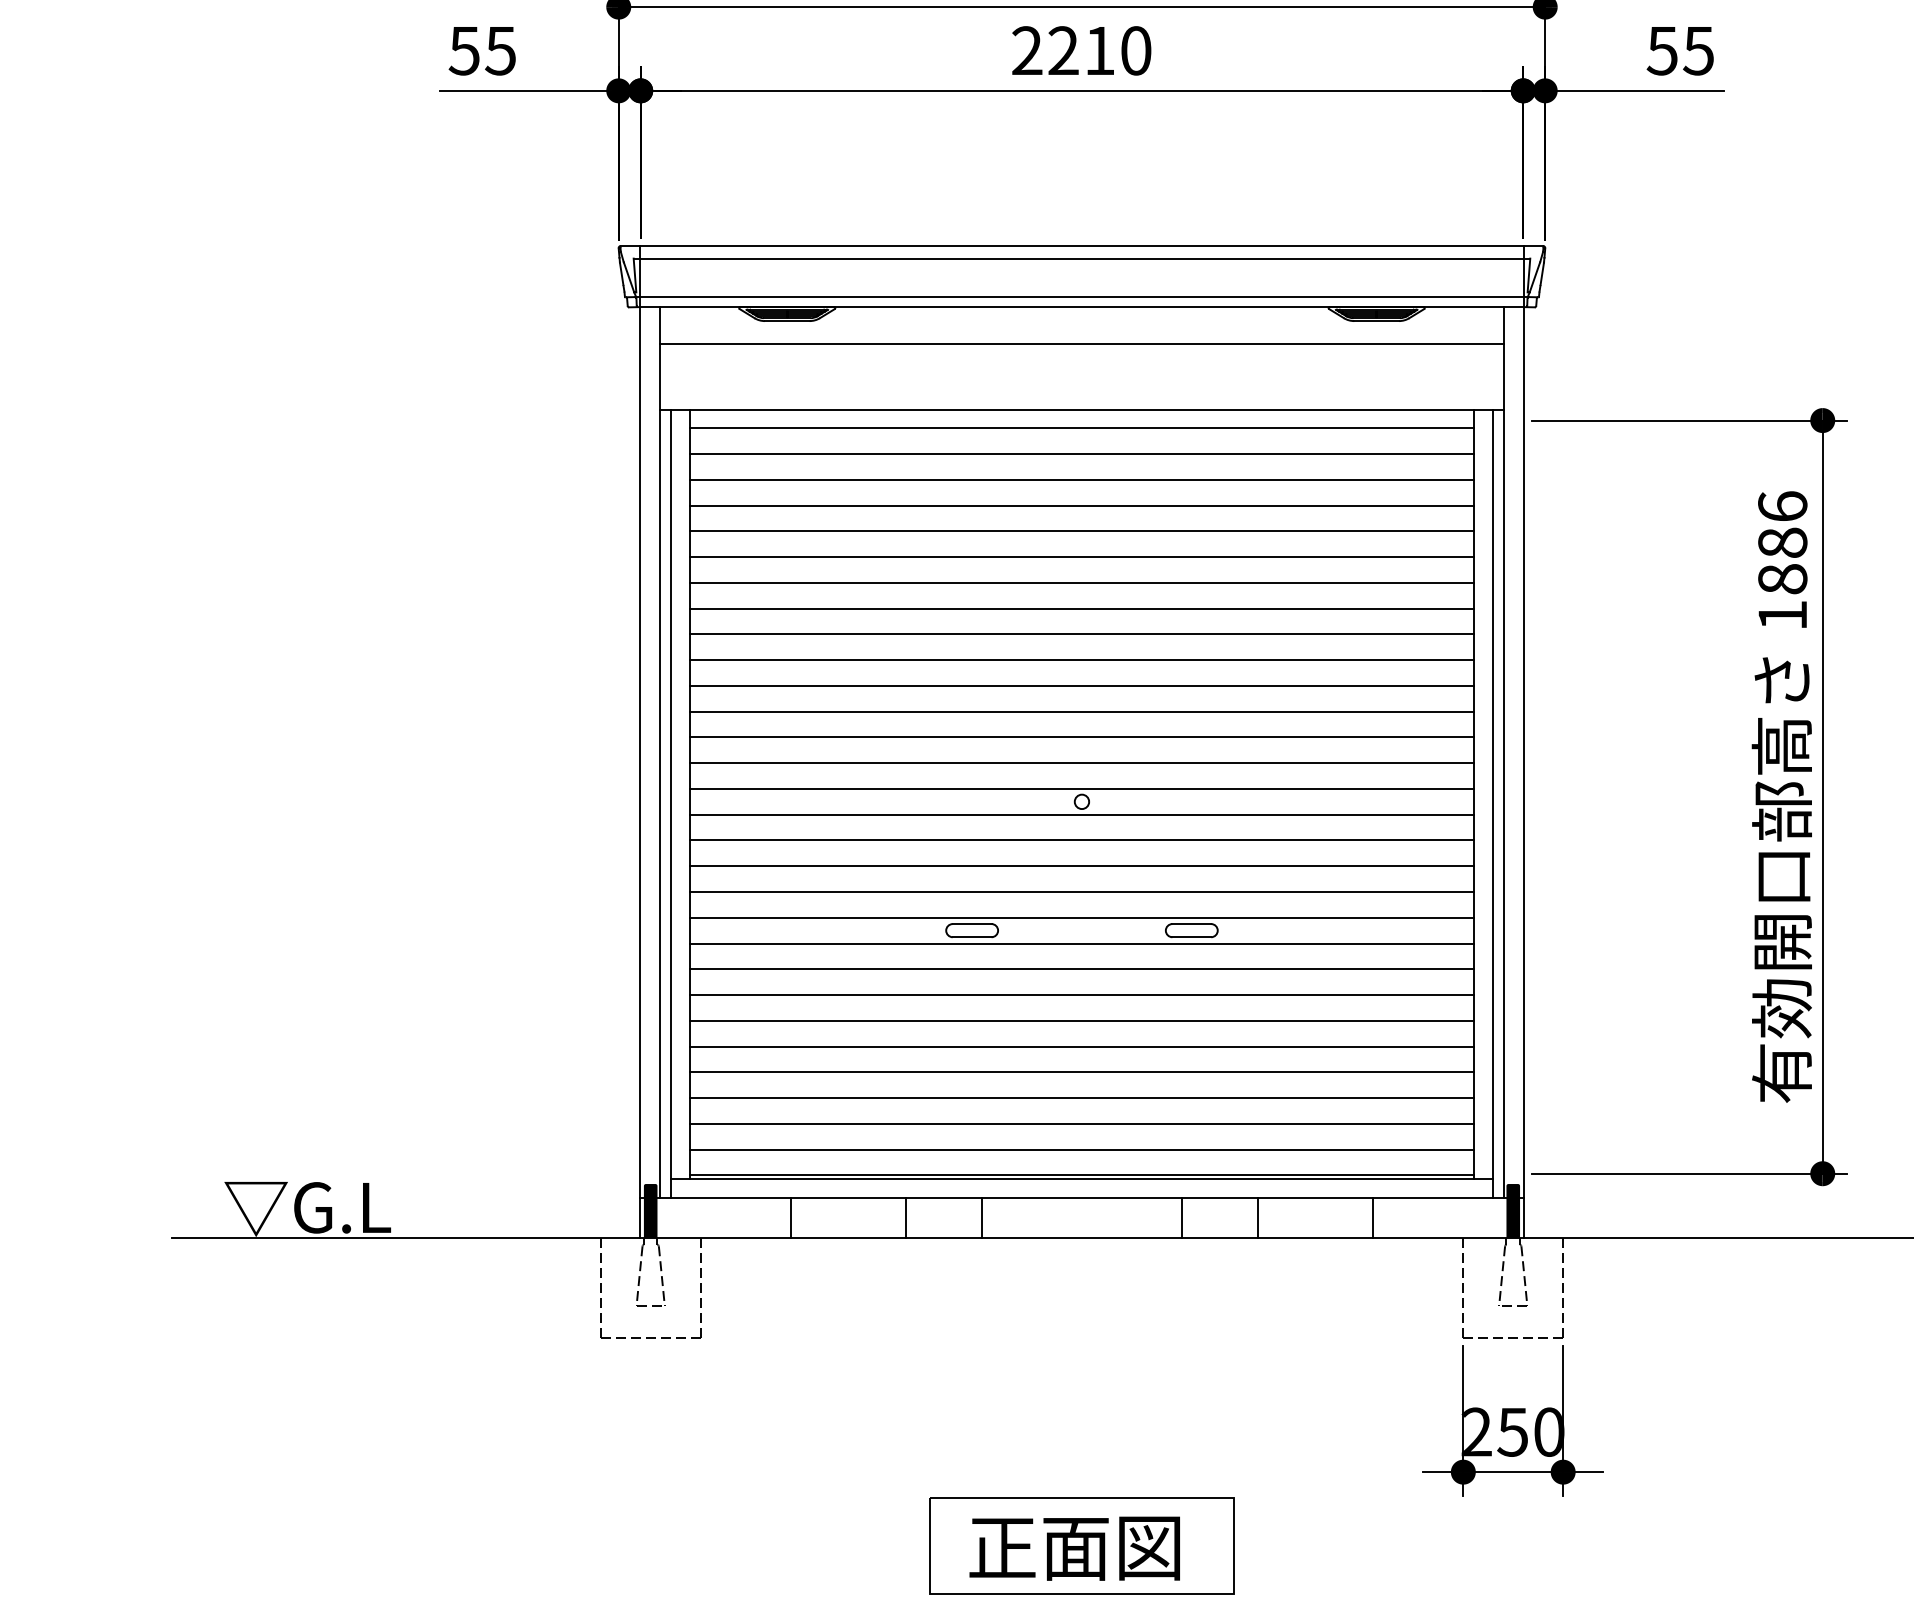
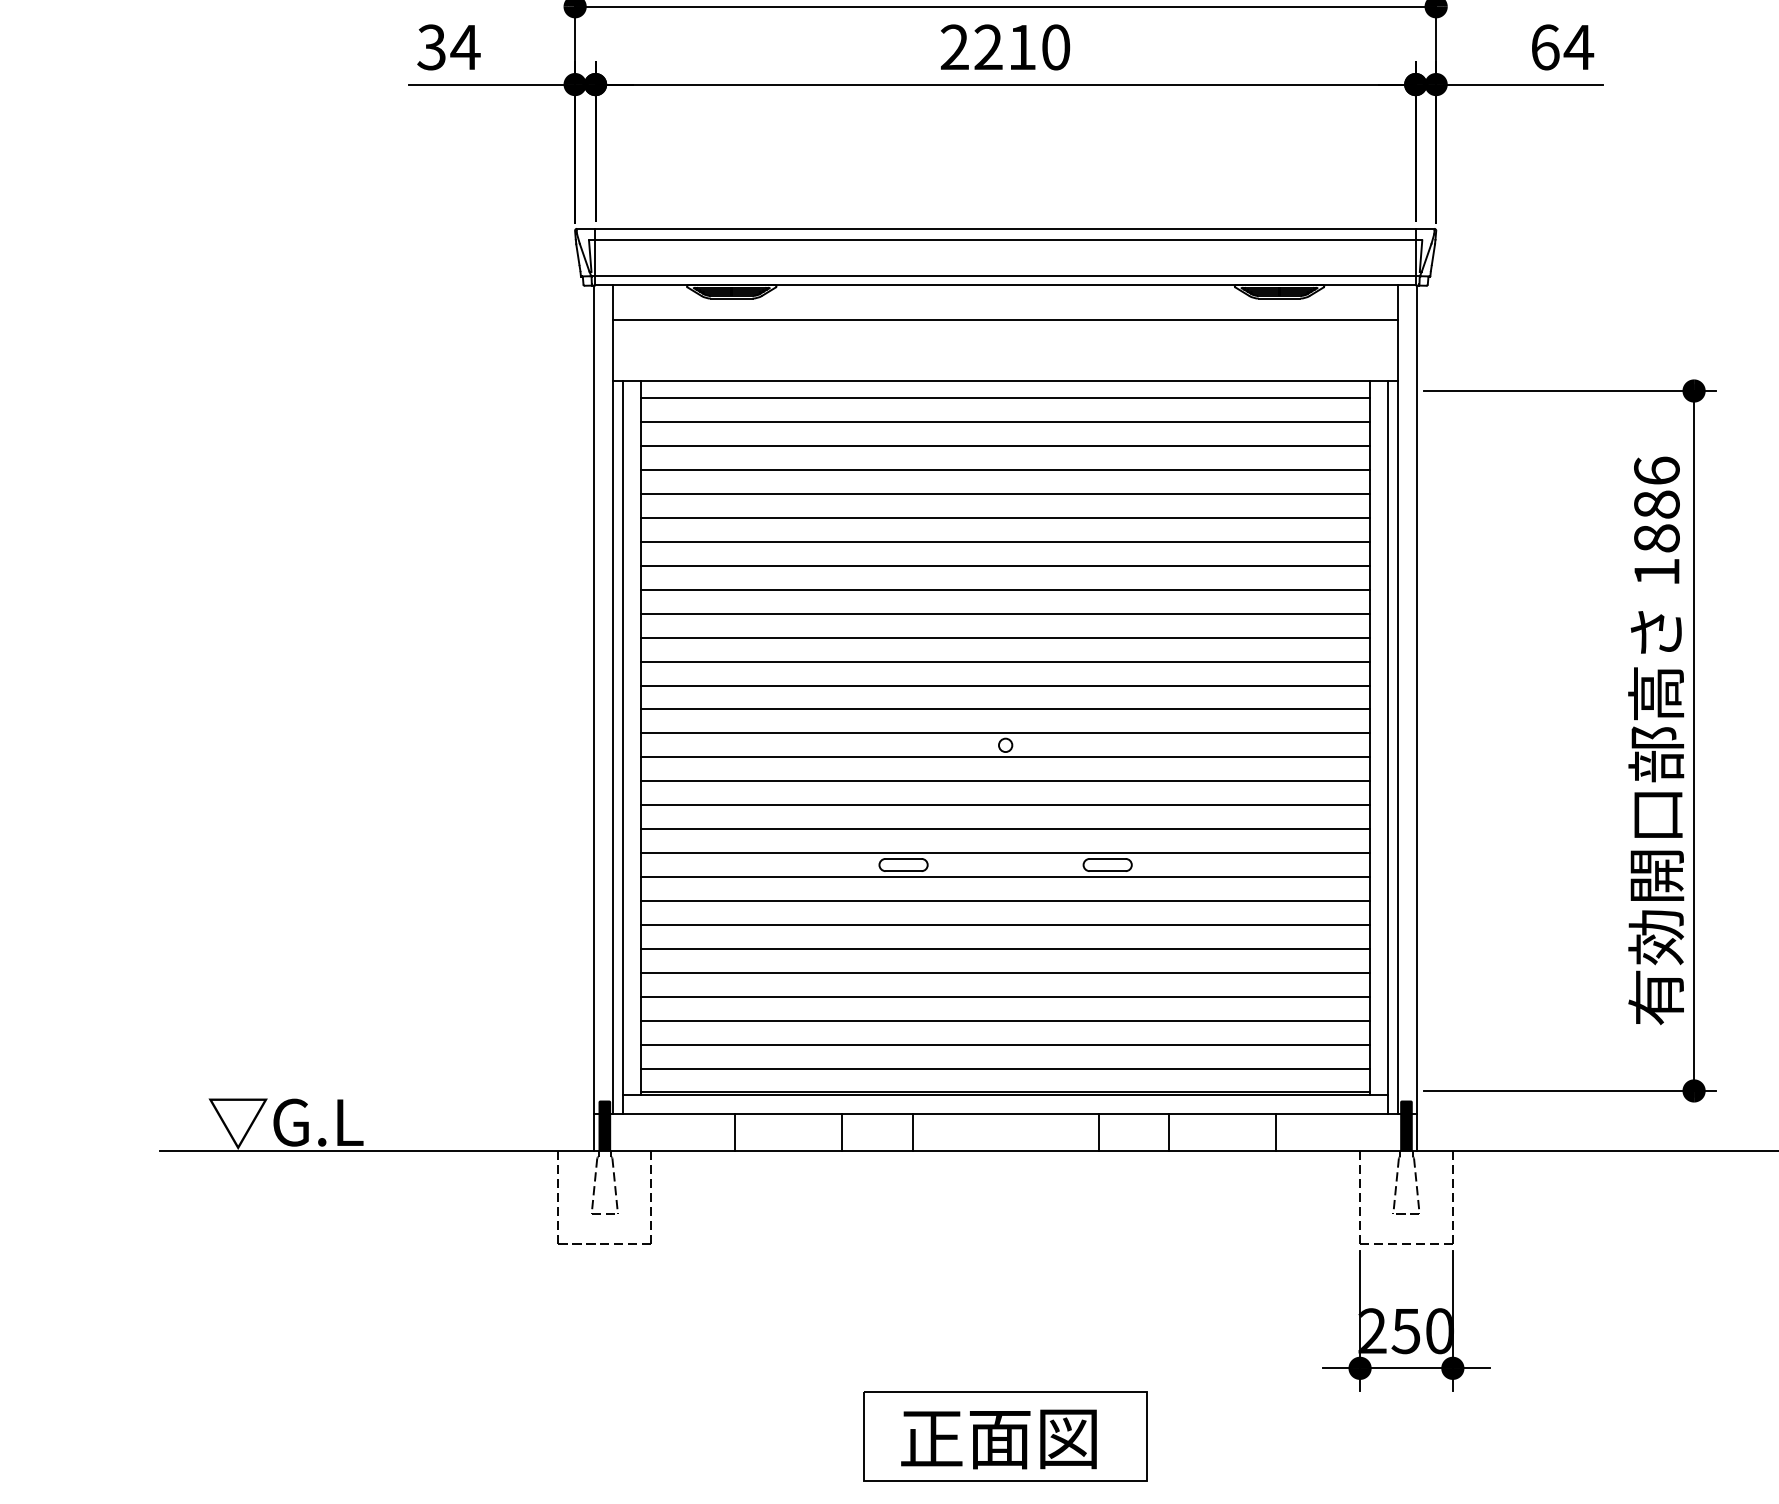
text: (482, 50) -> (448, 47), 55 -> 34
text: (1681, 50) -> (1562, 47), 55 -> 64

